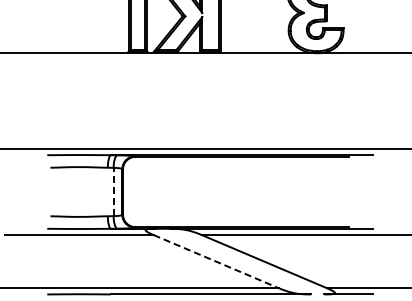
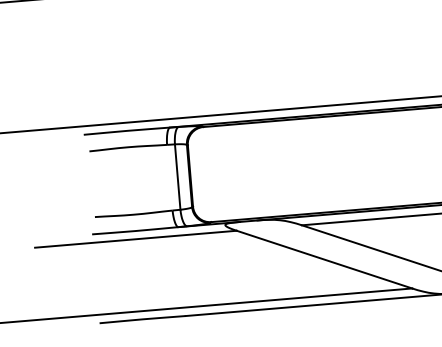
line: (113, 191) -> (177, 176), dashed -> solid
line: (216, 261) -> (324, 259), dashed -> solid

